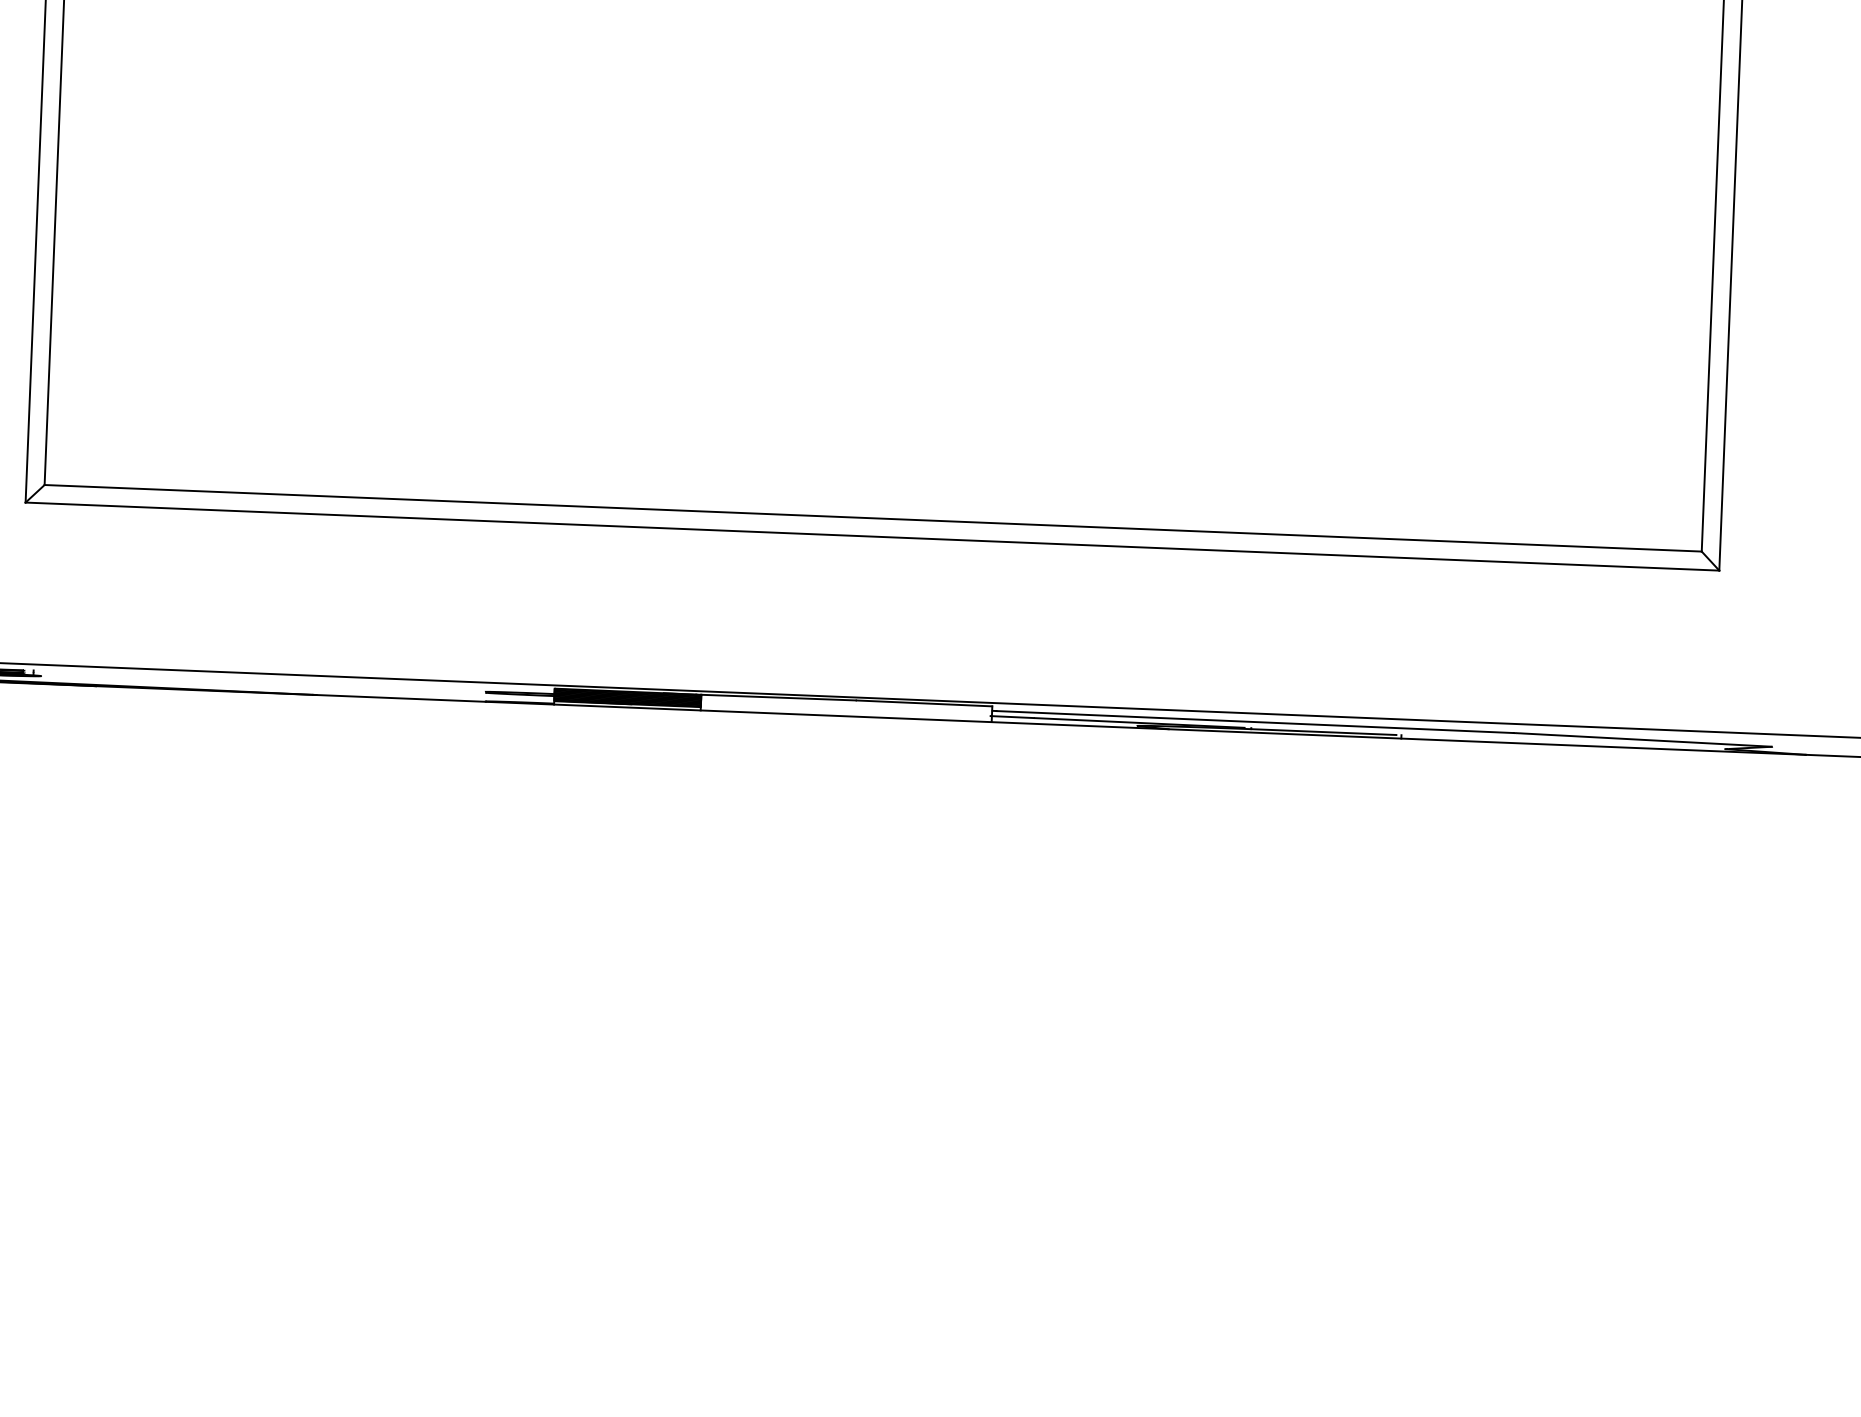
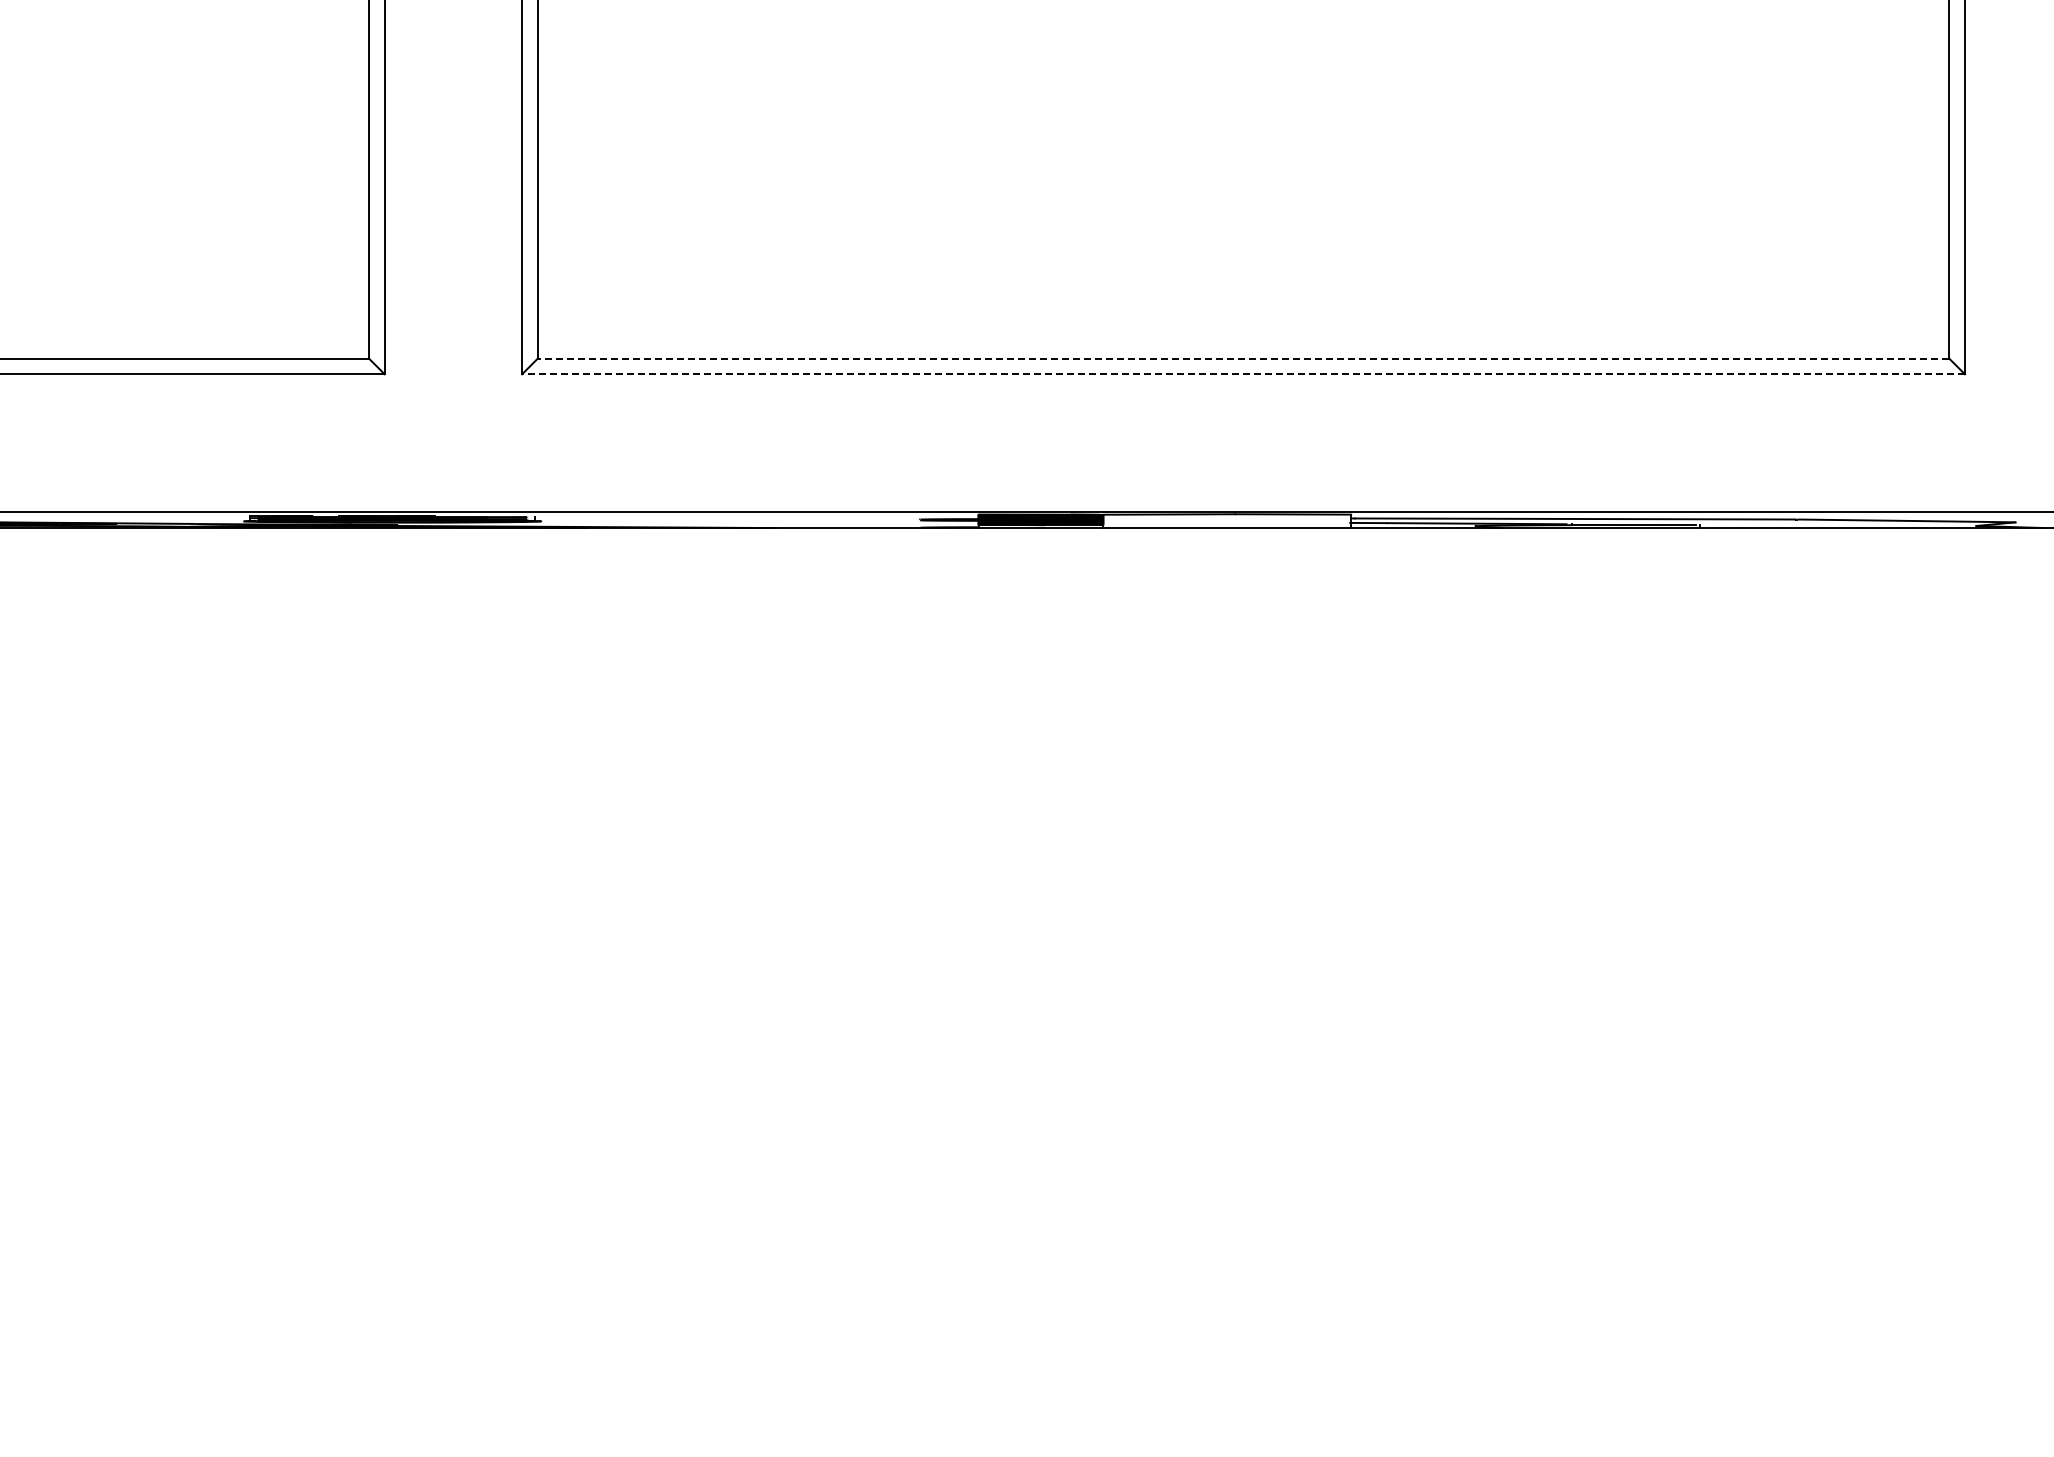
line: (873, 518) -> (1243, 358), solid -> dashed
line: (872, 536) -> (1243, 374), solid -> dashed

